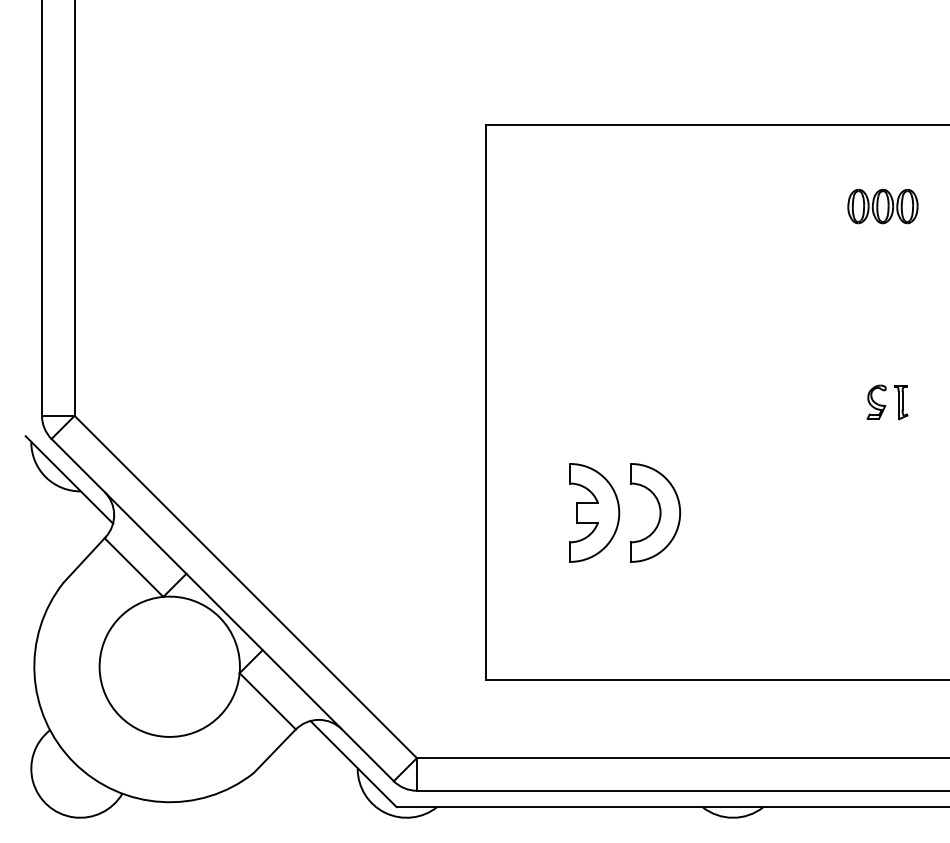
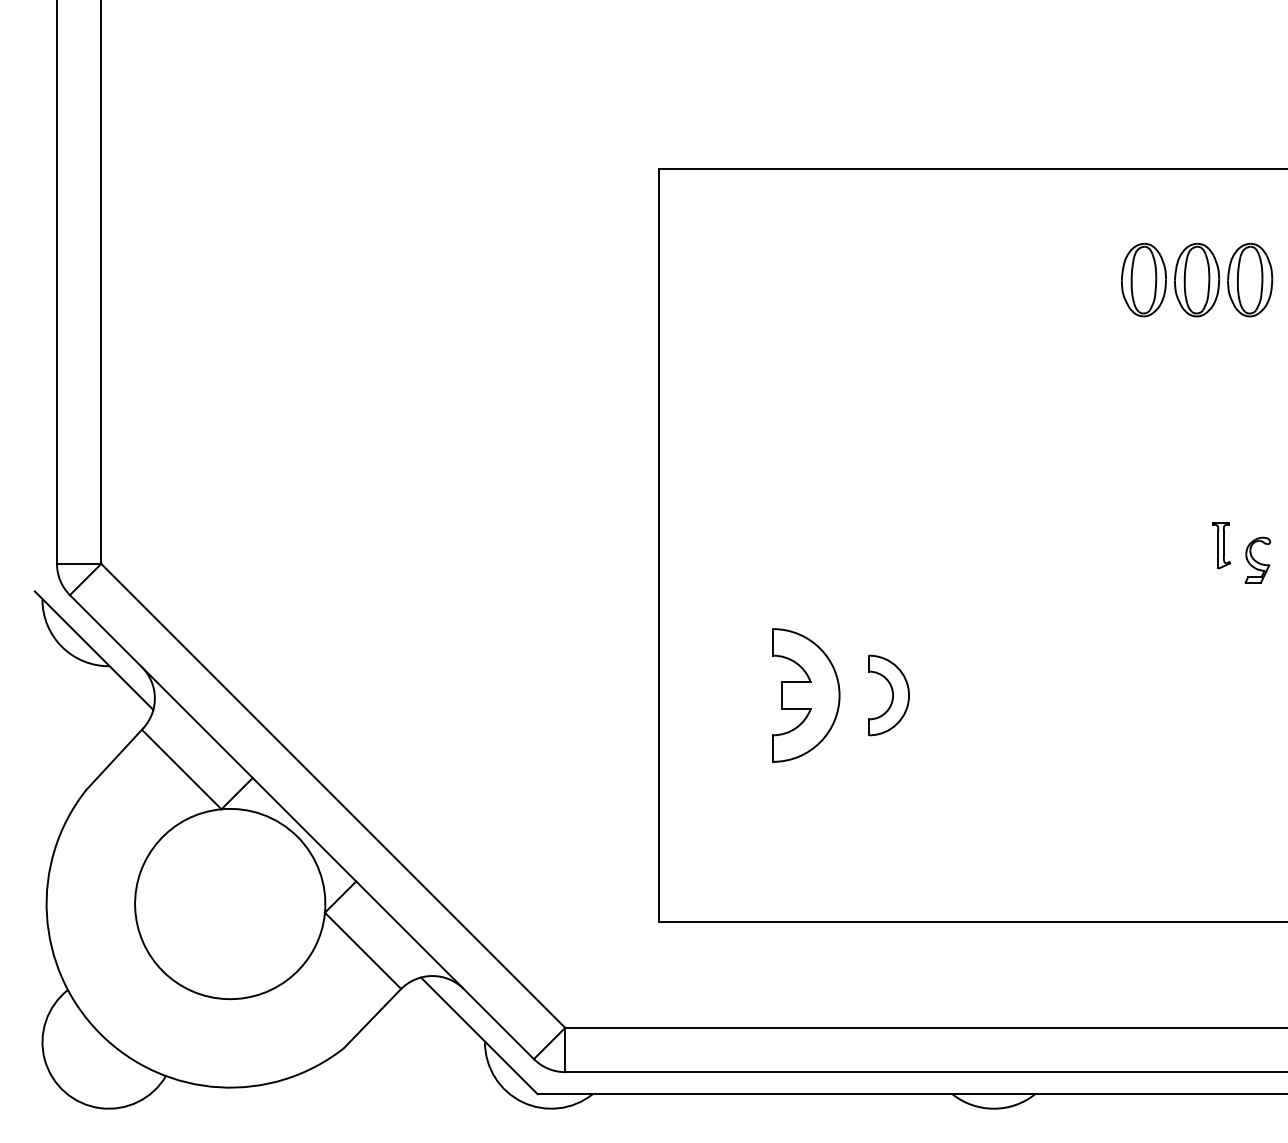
part: (882, 206) -> (1196, 280), size x1.6
part: (876, 401) -> (1257, 559), moved
part: (655, 512) -> (888, 694), size x0.6

